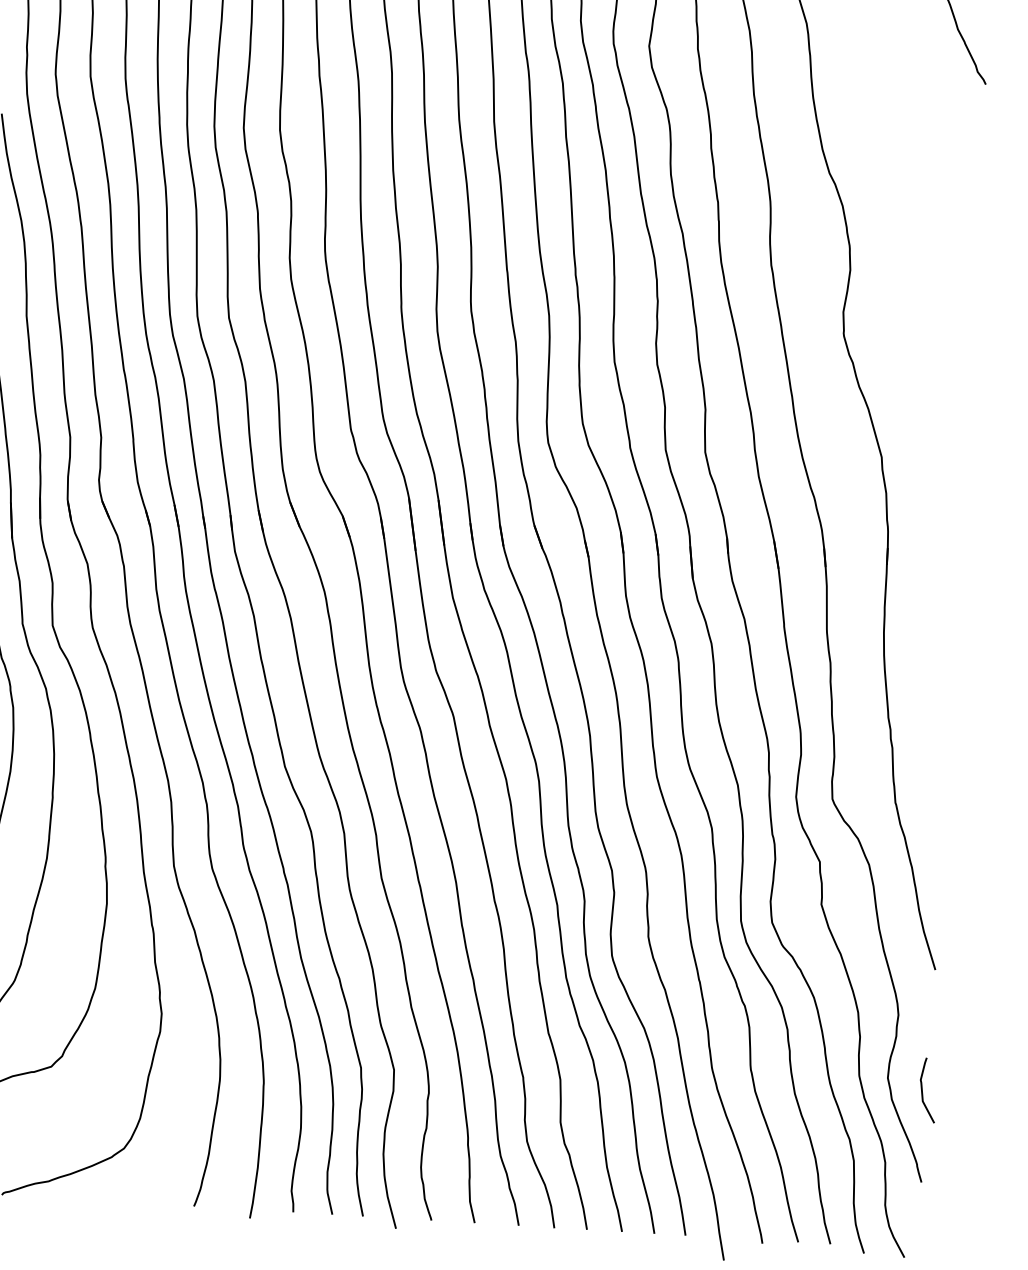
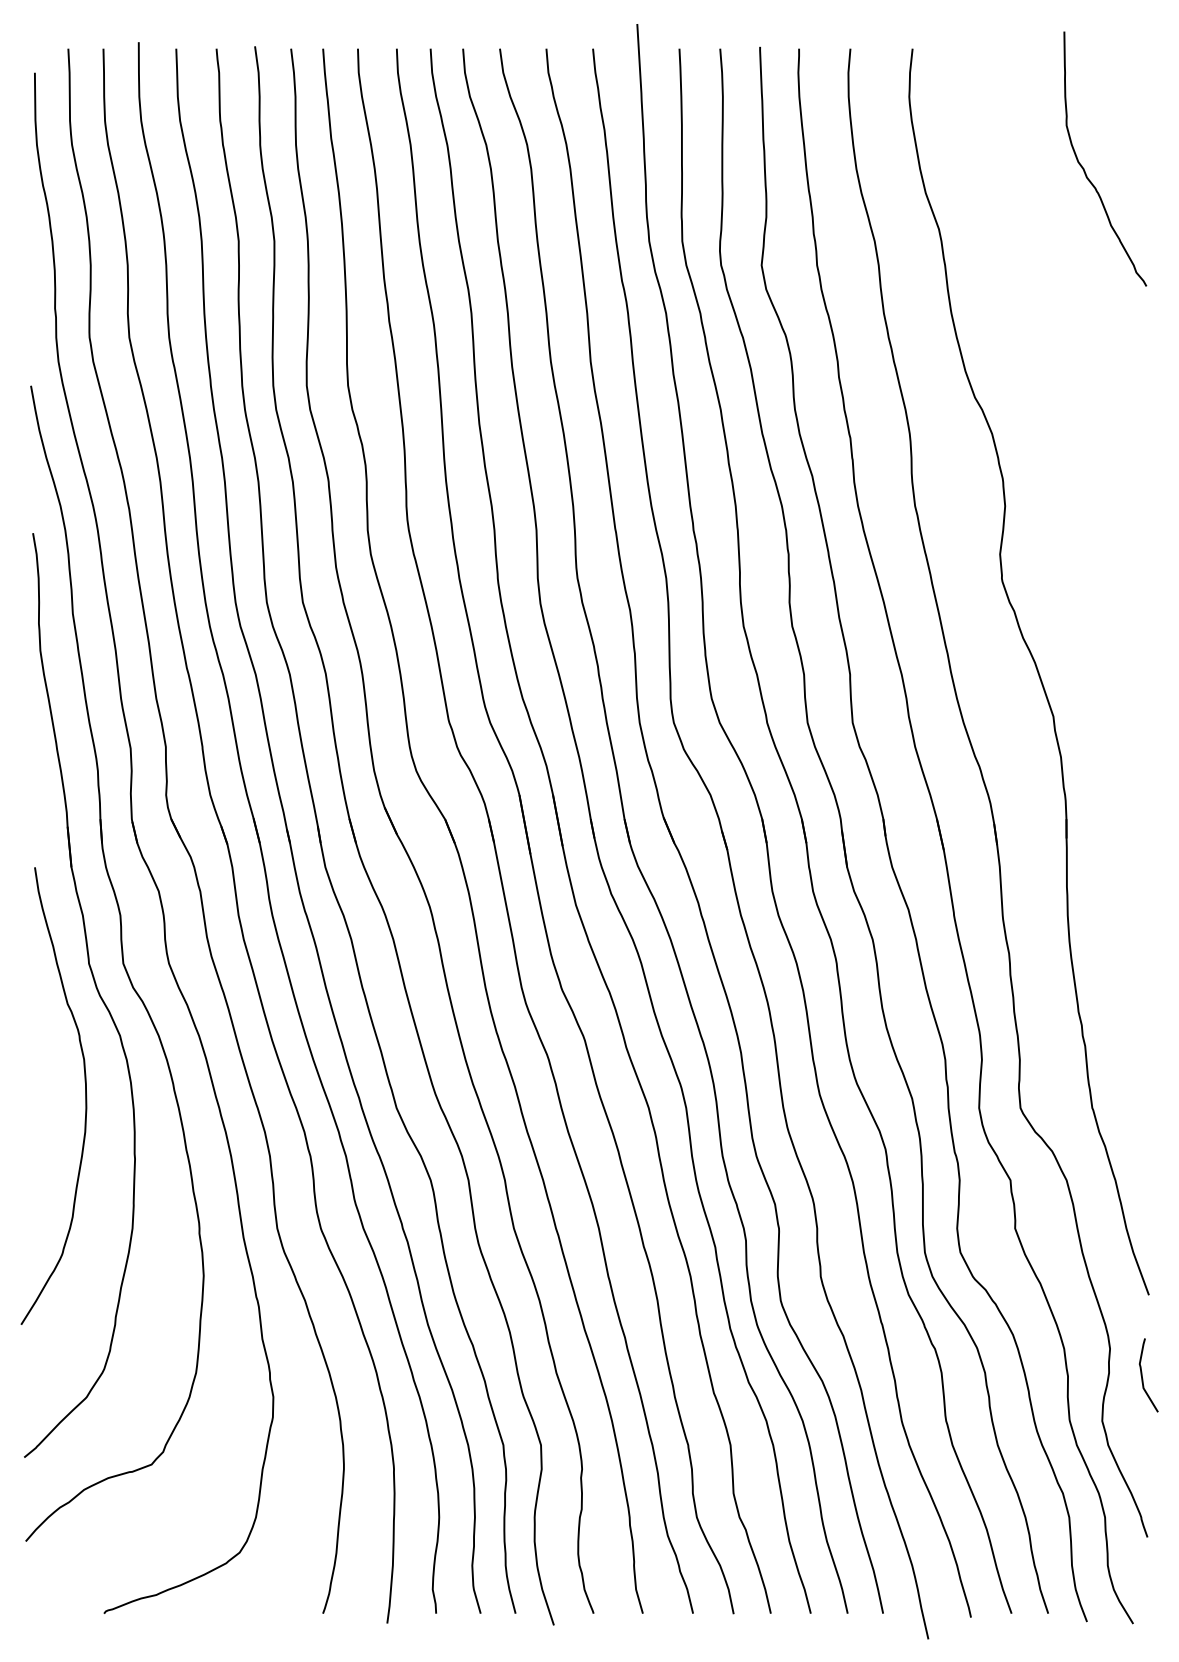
curve: (923, 1092) -> (1143, 1378), moved

